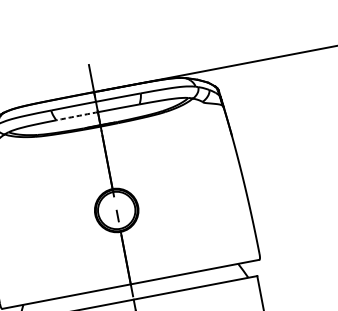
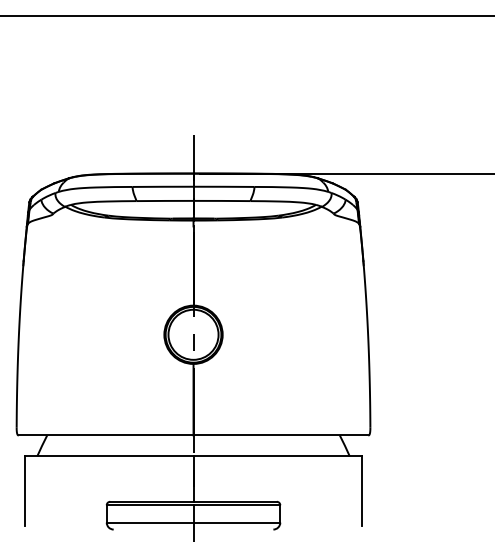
arc: (77, 115) -> (165, 200), dashed -> solid

